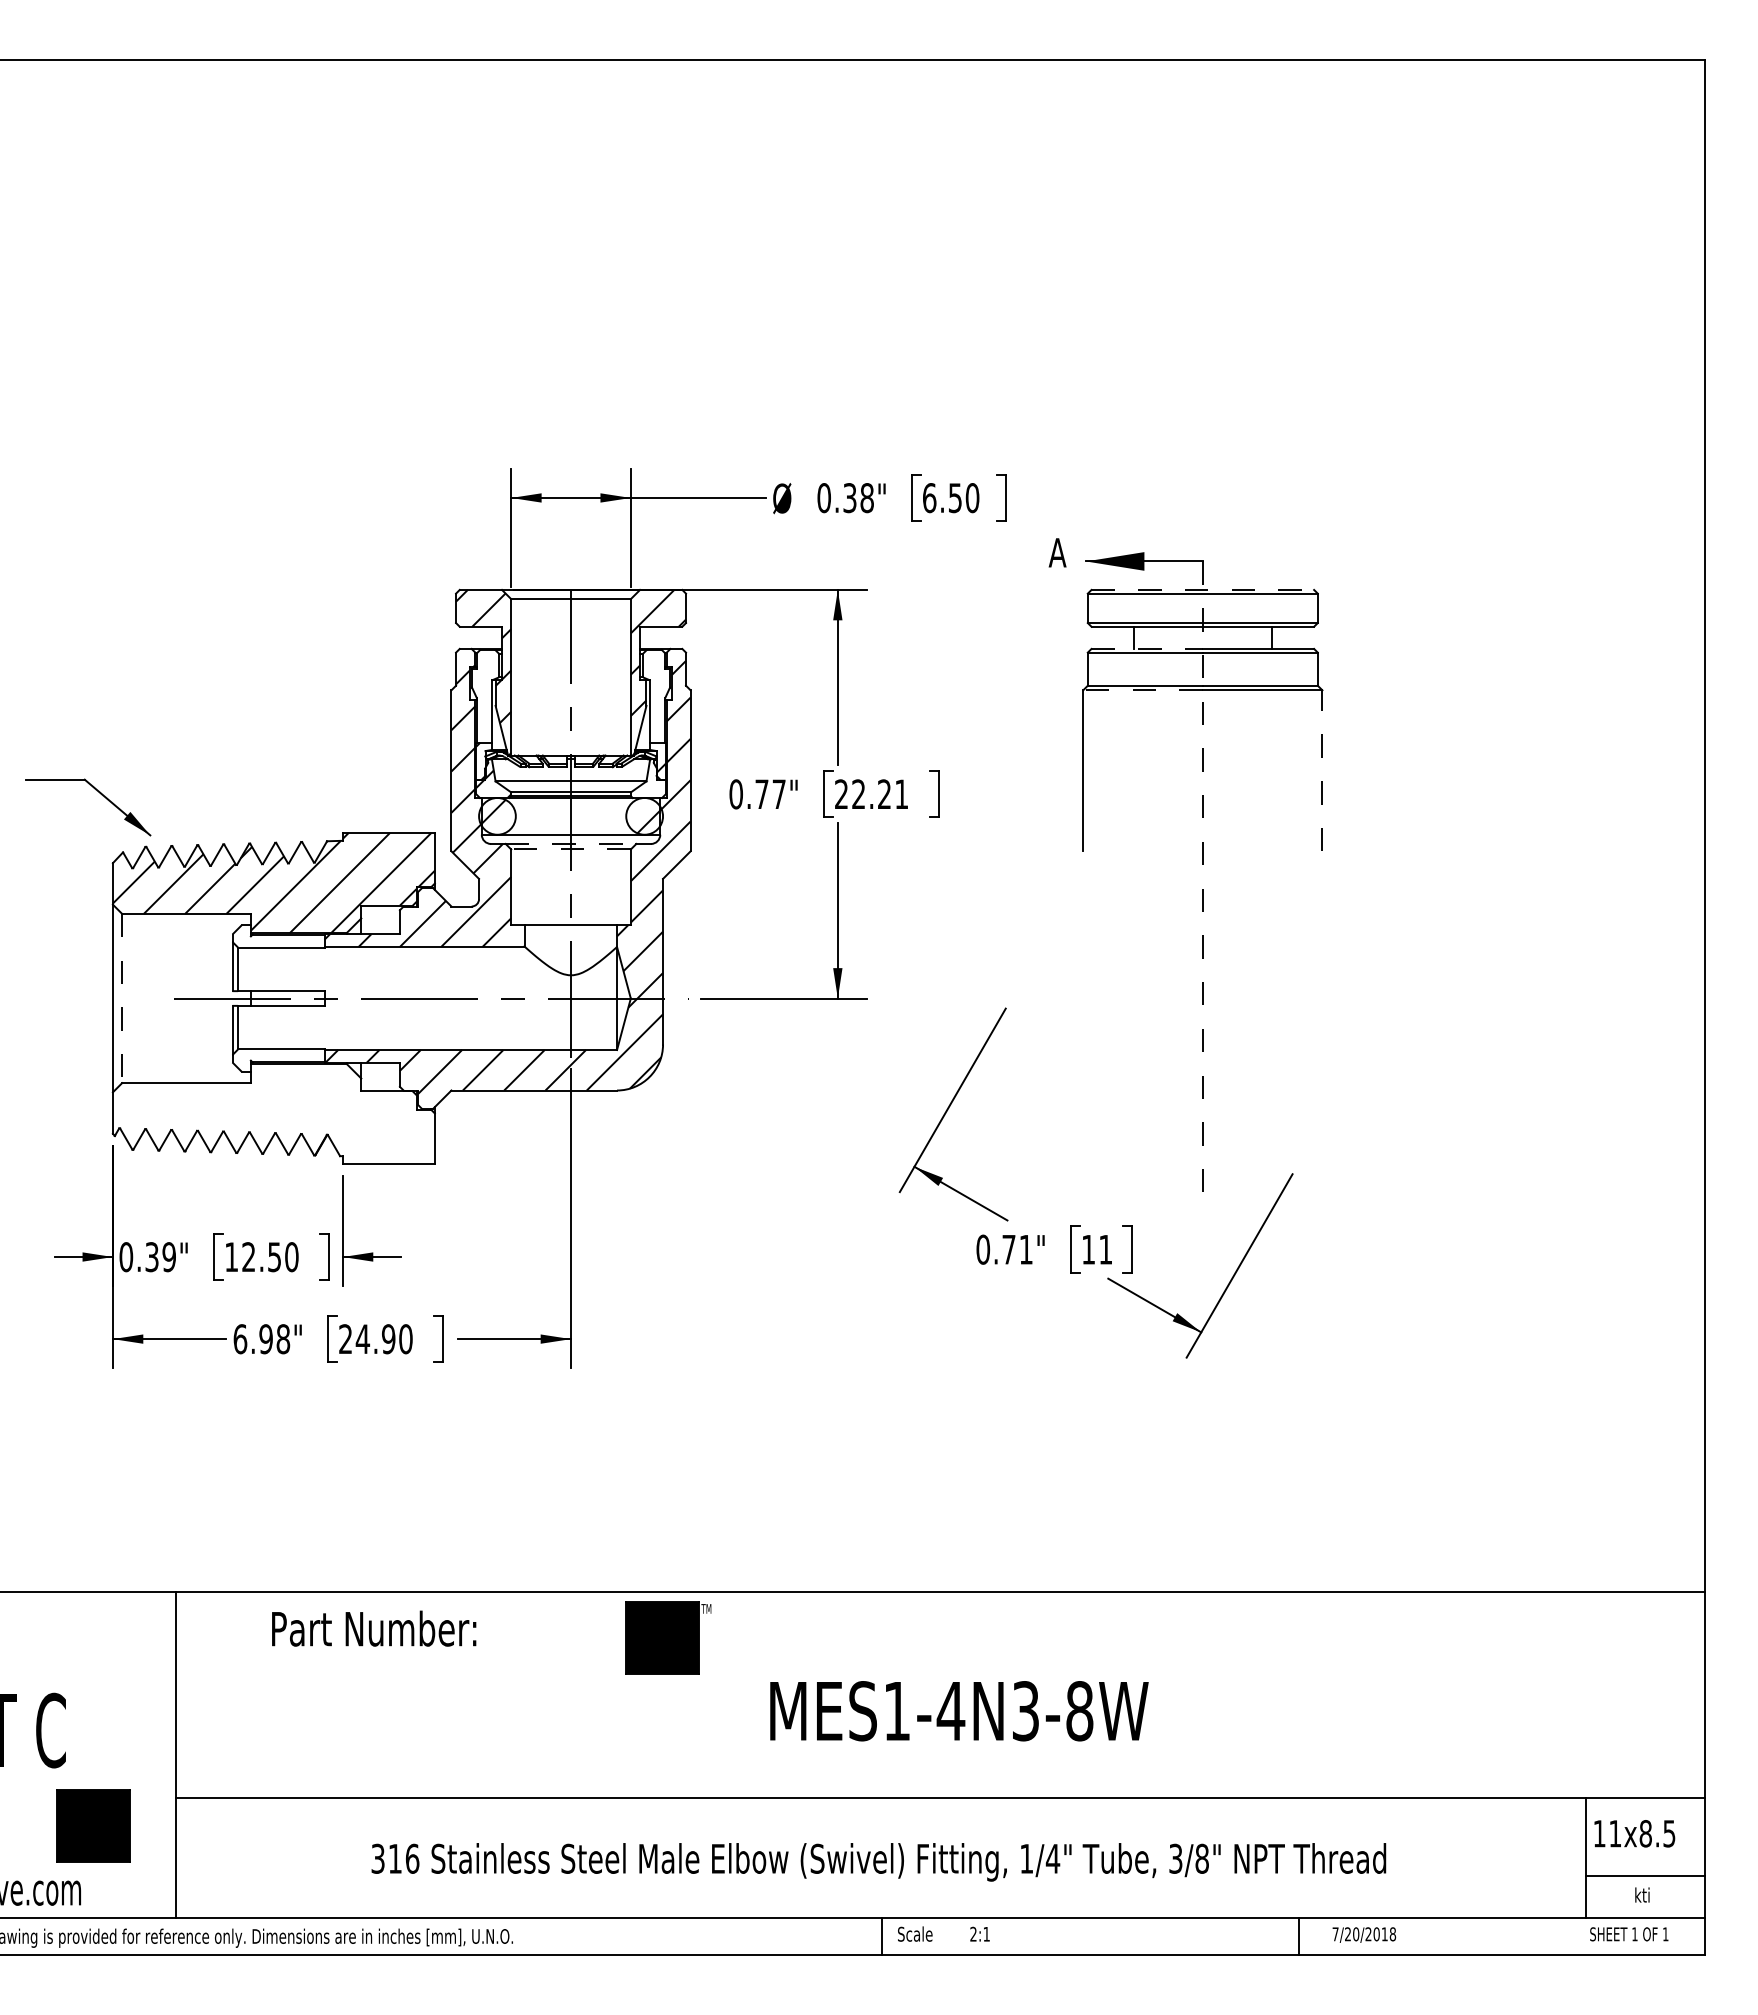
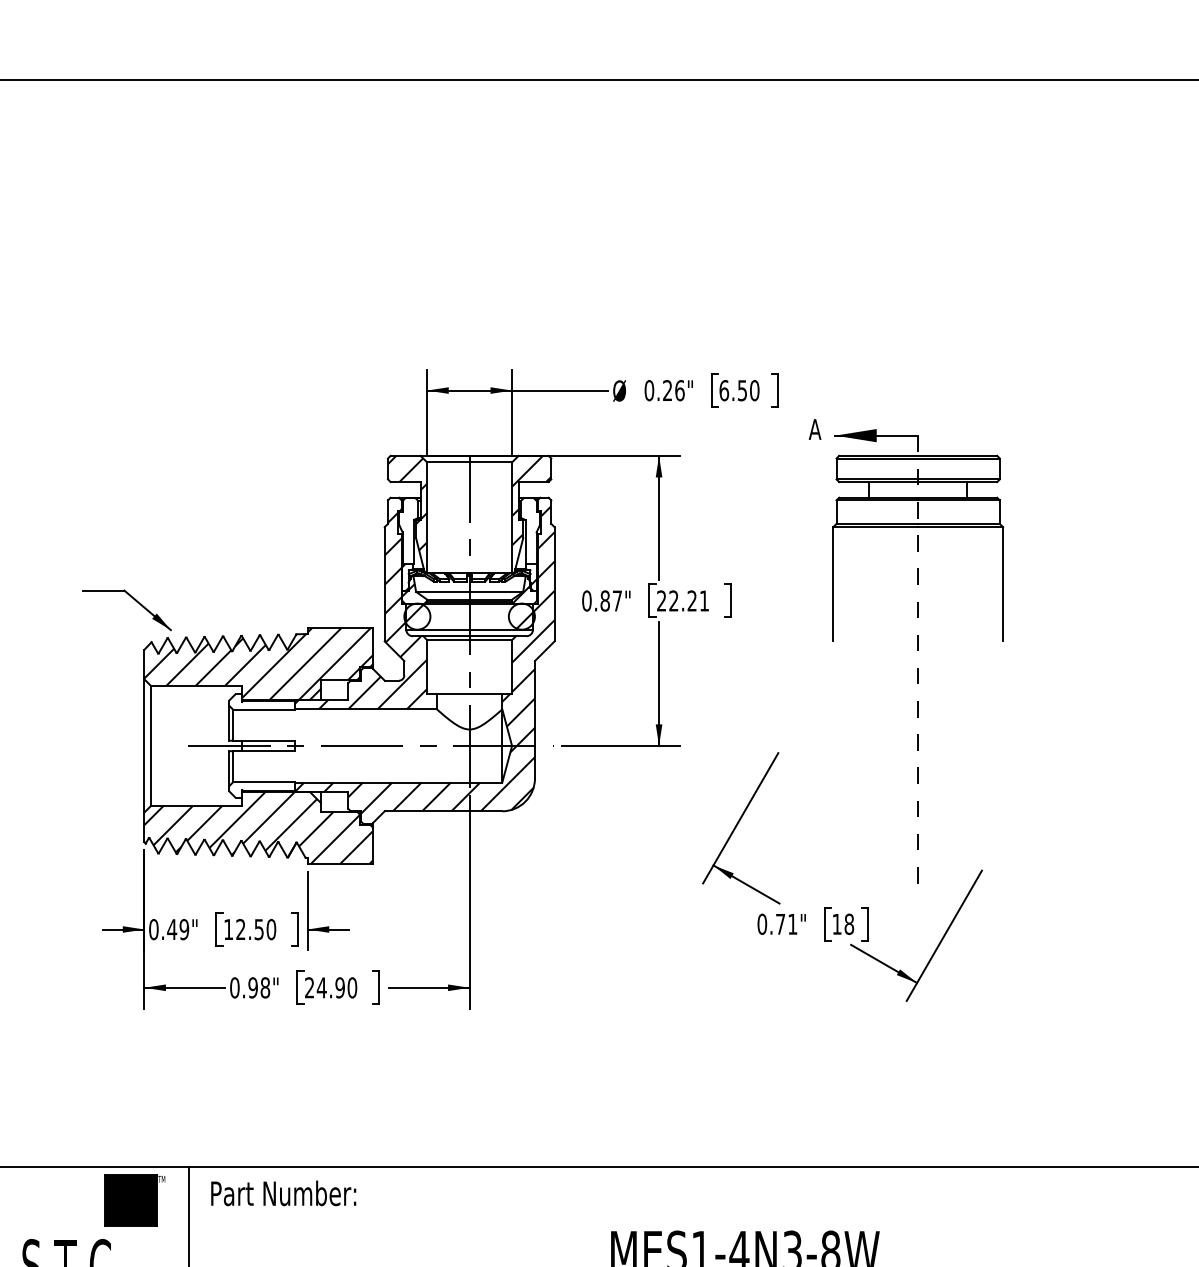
text: (858, 498) -> (673, 390), 0.38" -> 0.26"
line: (1203, 589) -> (918, 455), dashed -> solid
line: (1147, 648) -> (878, 497), dashed -> solid
line: (1143, 690) -> (876, 527), dashed -> solid
line: (1322, 770) -> (1003, 584), dashed -> solid
hatch: (644, 784) -> (521, 594), added
text: (761, 794) -> (604, 601), 0.77" -> 0.87"
line: (571, 843) -> (469, 635), dashed -> solid
line: (571, 849) -> (469, 640), dashed -> solid
line: (122, 998) -> (151, 745), dashed -> solid
hatch: (273, 1113) -> (258, 827), added
text: (1105, 1249) -> (849, 924), 11 -> 18
text: (151, 1257) -> (171, 929), 0.39" -> 0.49"
text: (240, 1338) -> (234, 987), 6.98" -> 0.98"
text: (374, 1628) -> (283, 1193), moved
part: (668, 1637) -> (134, 1199), moved

